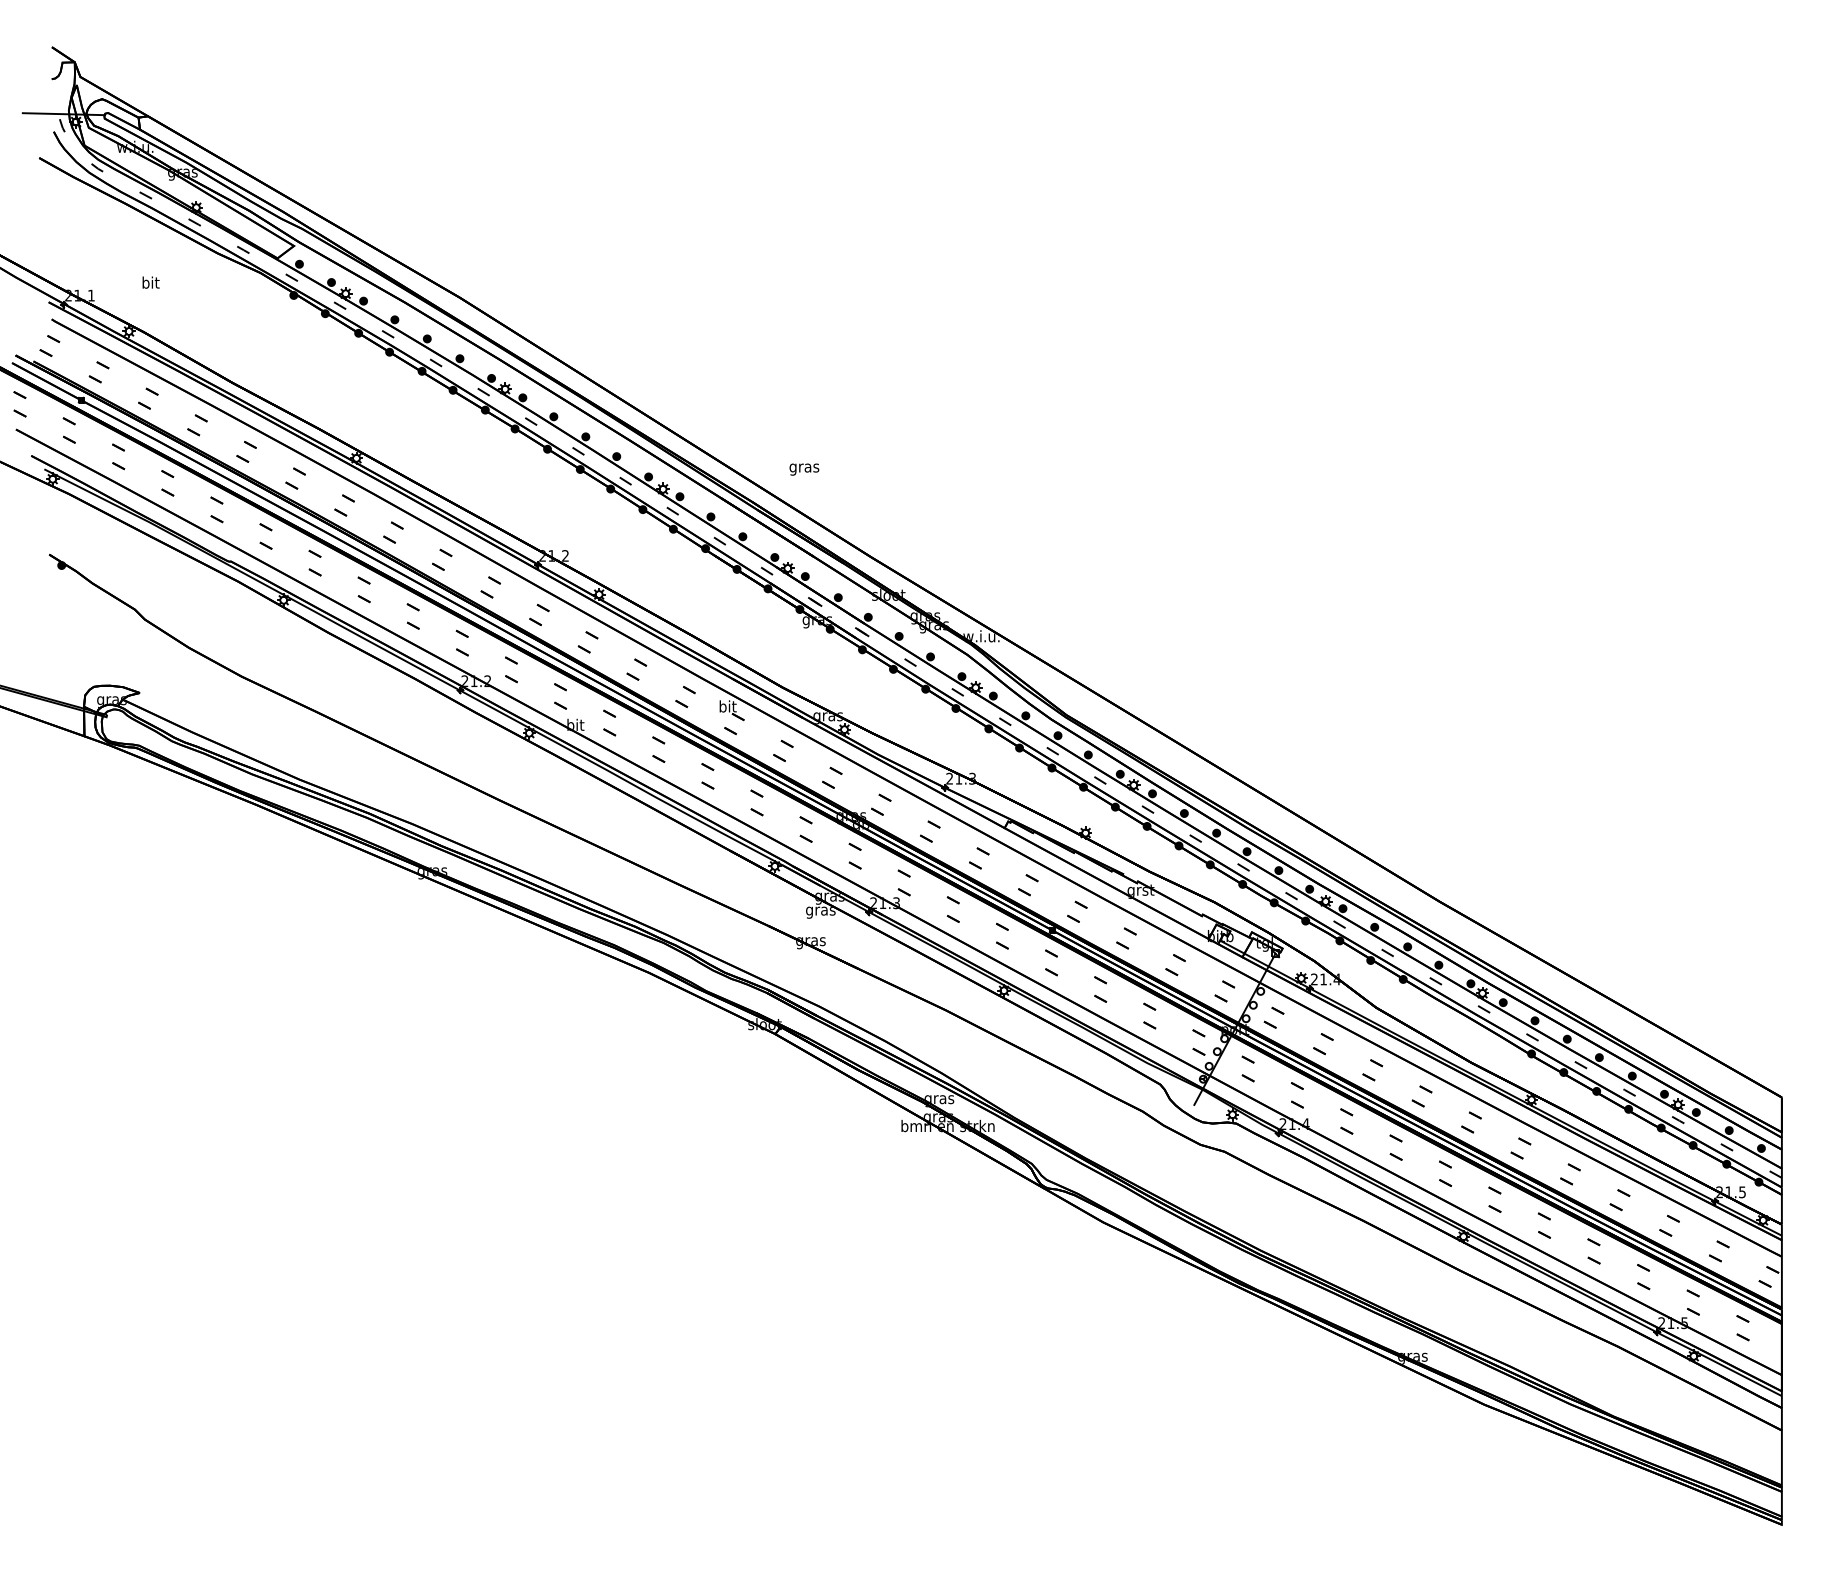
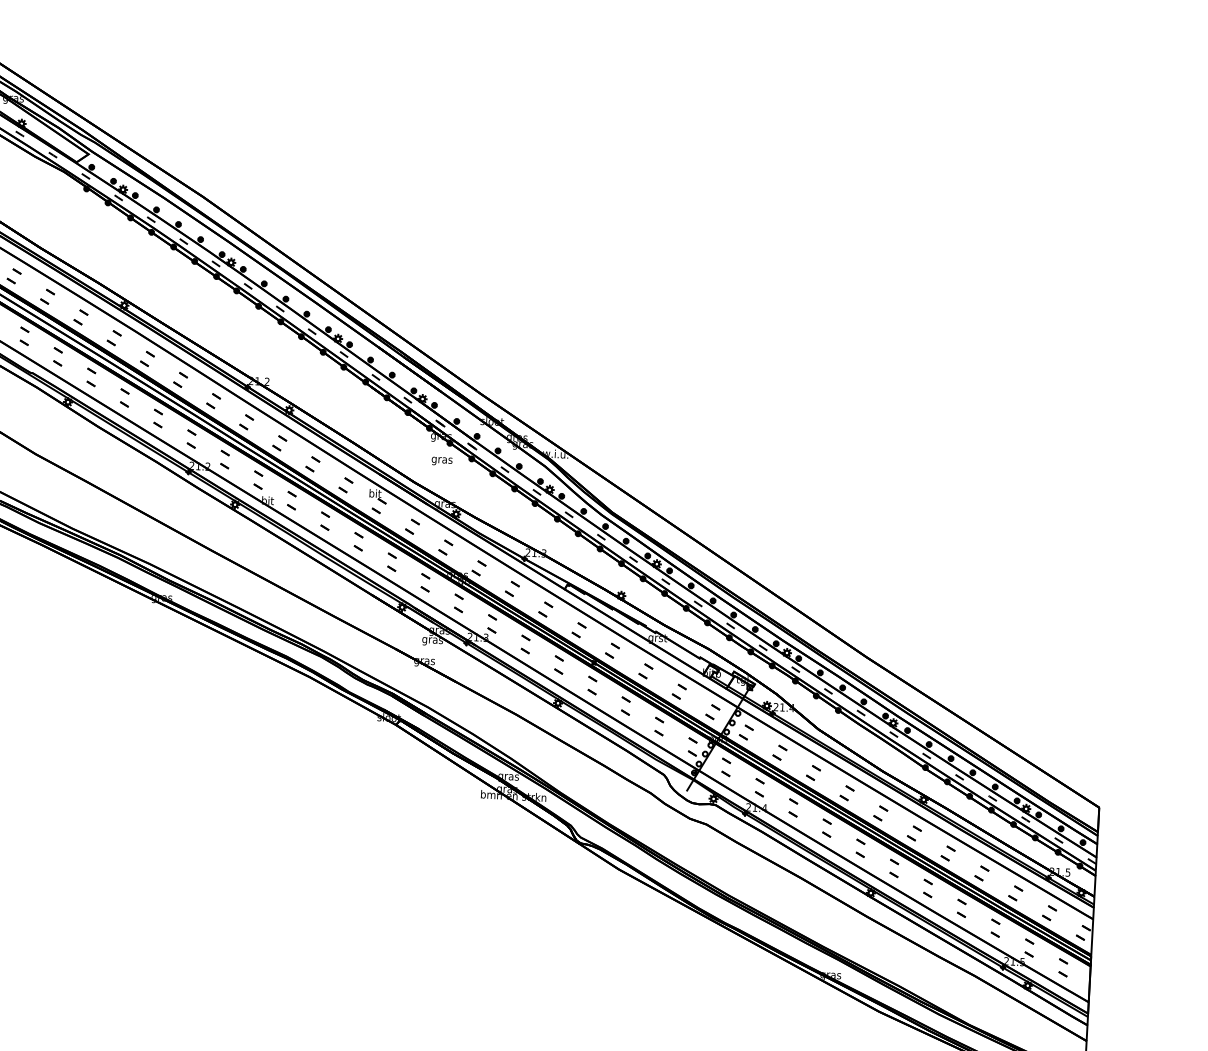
text: (804, 469) -> (442, 461), moved

